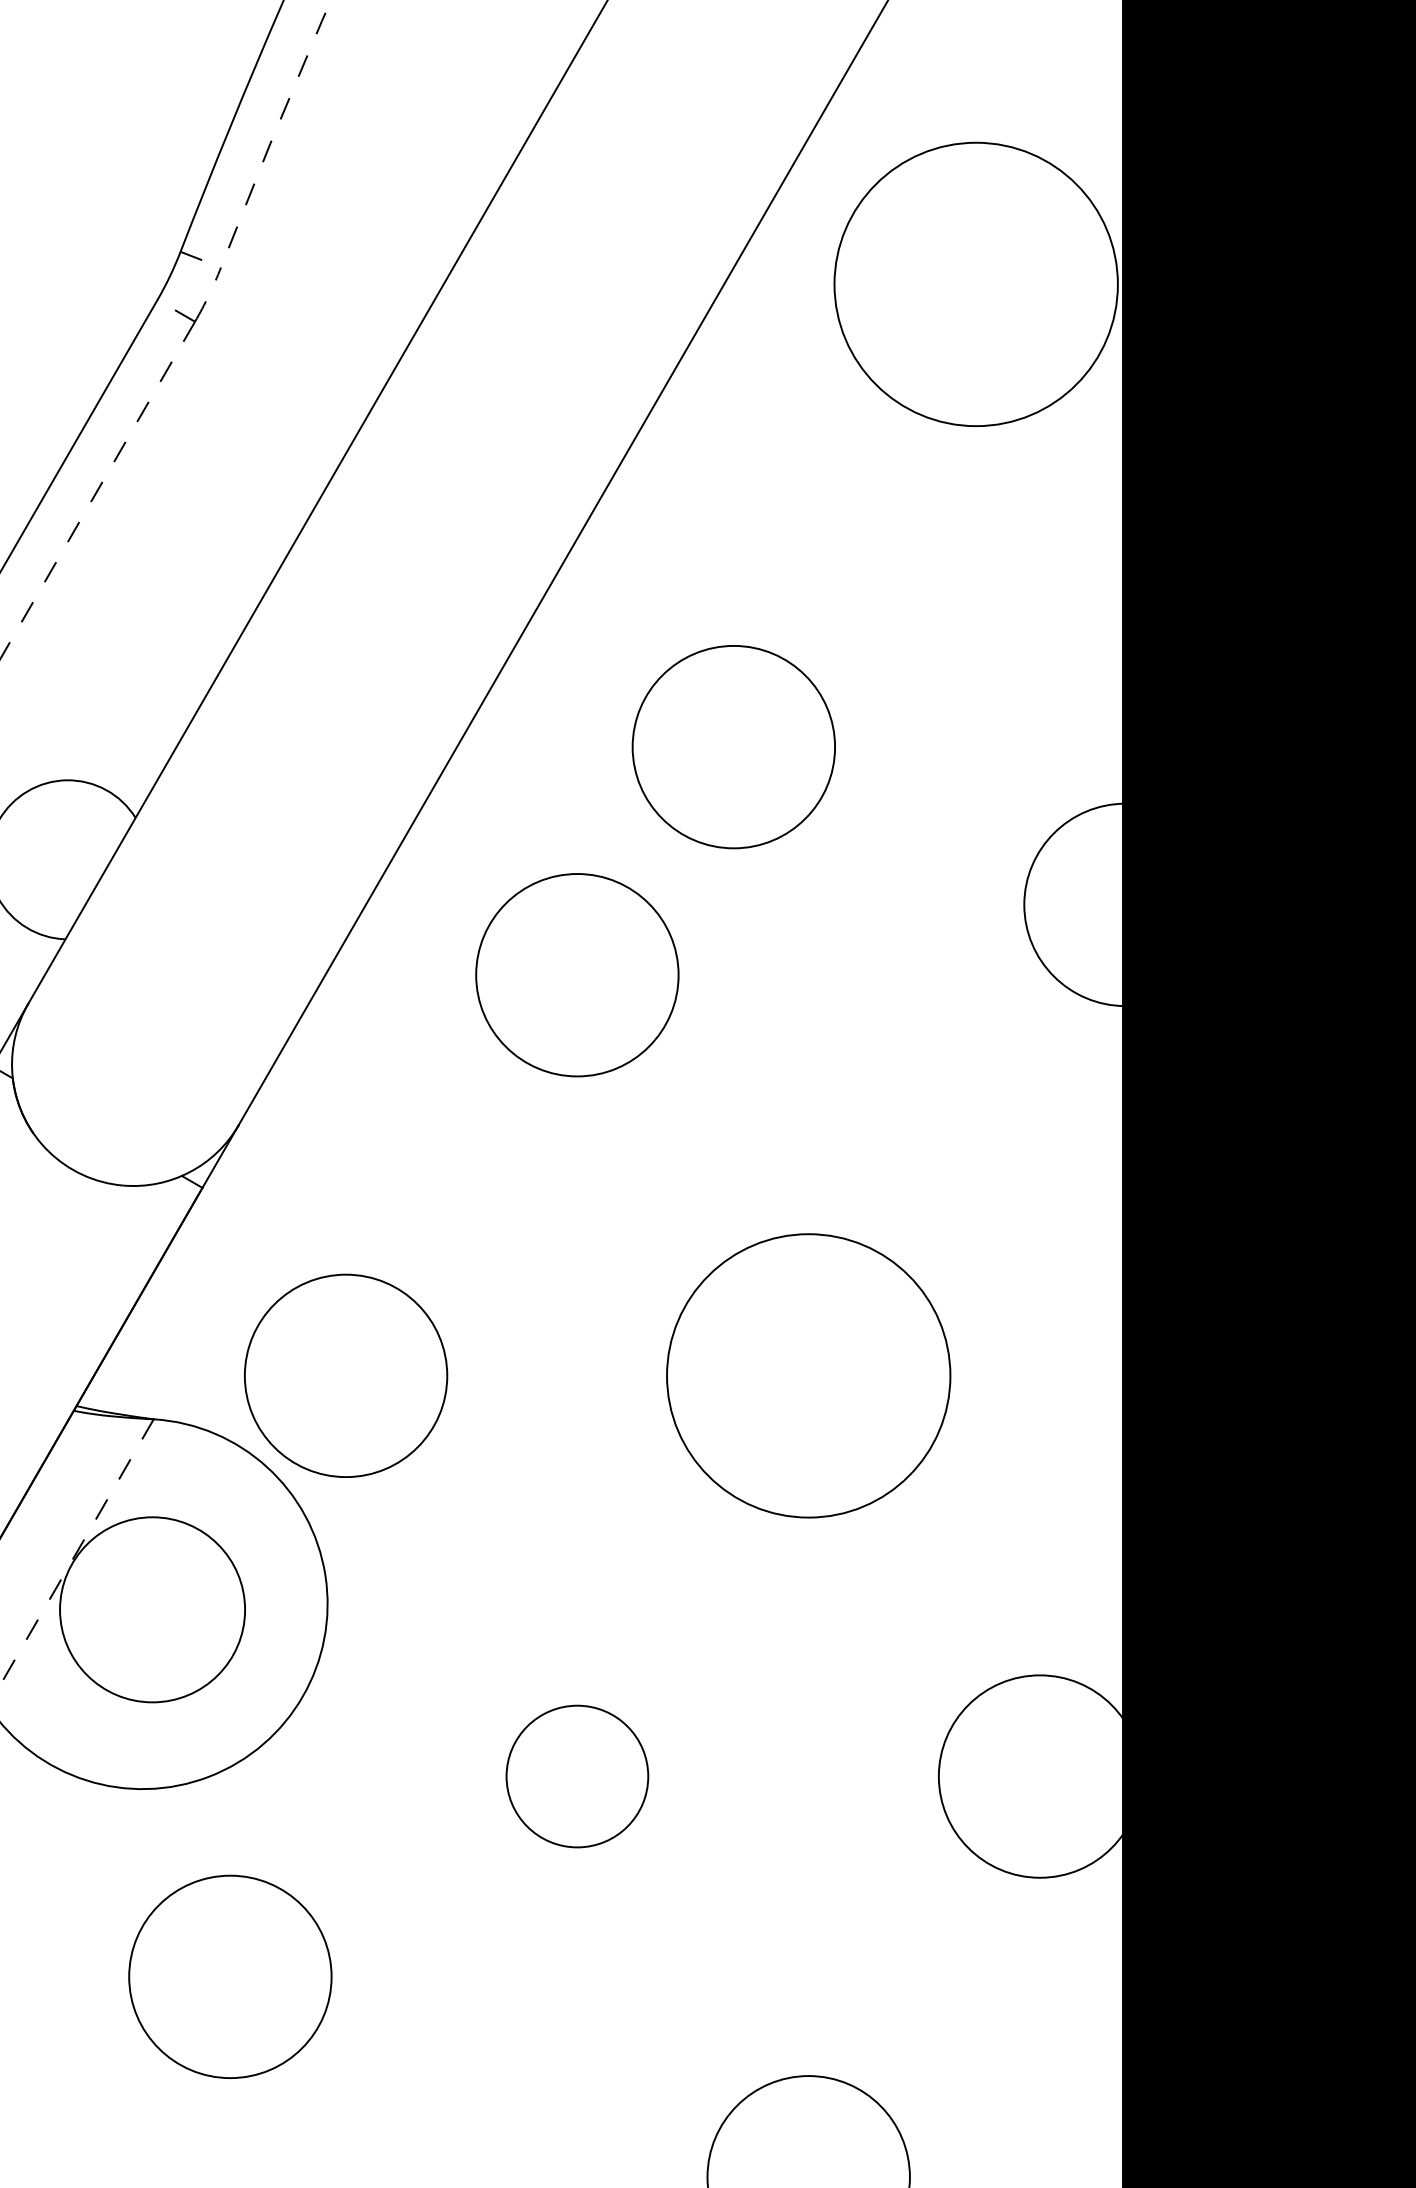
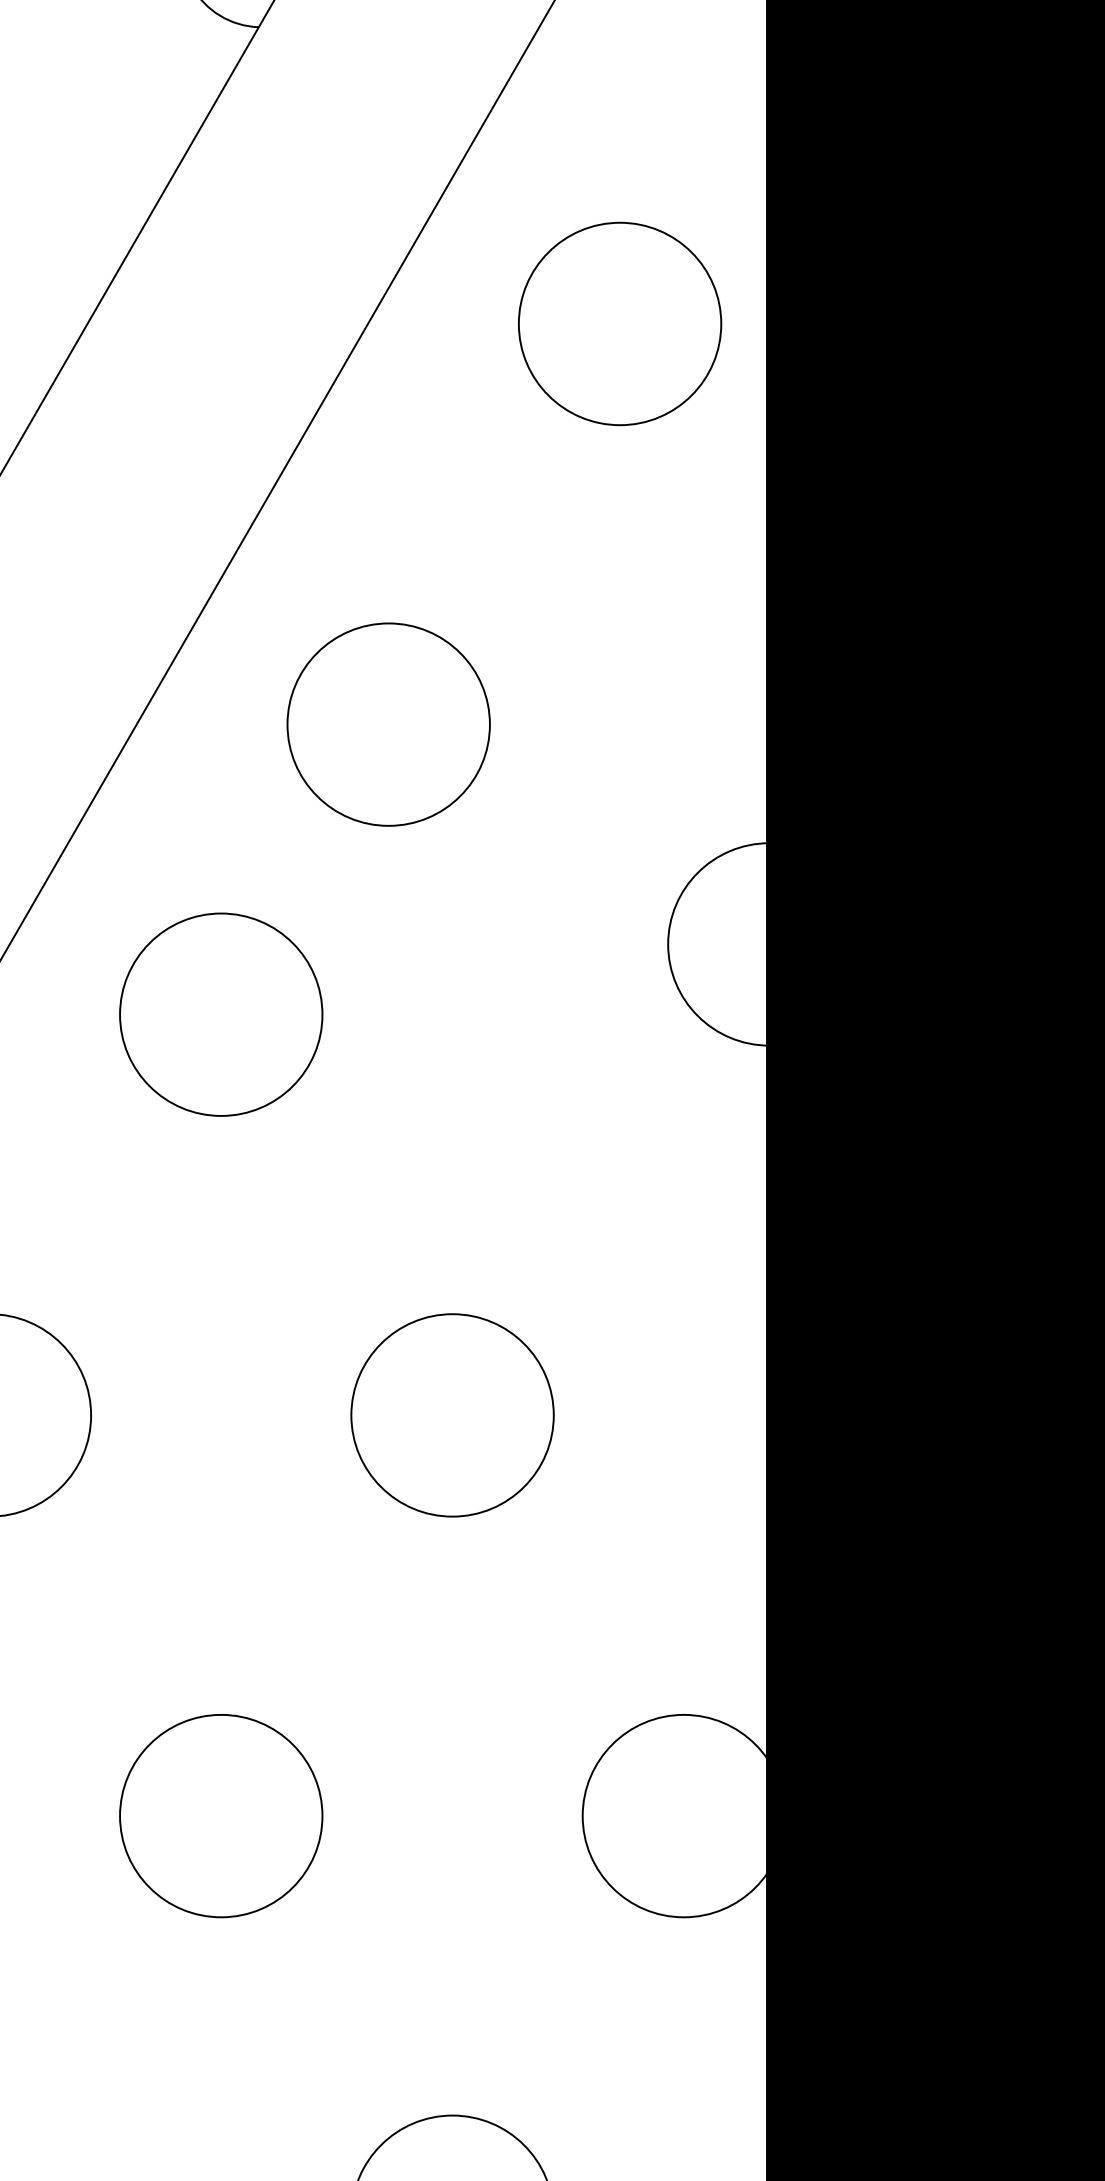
circle: (976, 284) -> (620, 324), size x0.71
circle: (733, 747) -> (388, 725), moved
circle: (808, 1375) -> (452, 1415), size x0.71
circle: (577, 1776) -> (221, 1816), size x1.43

